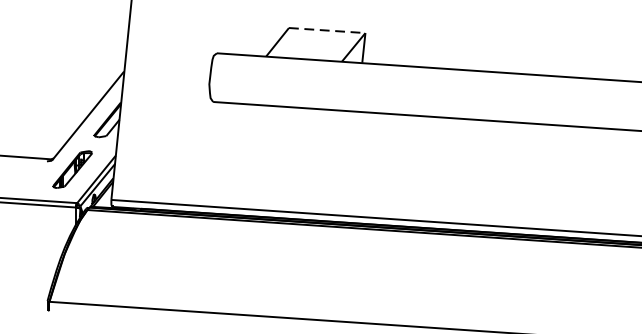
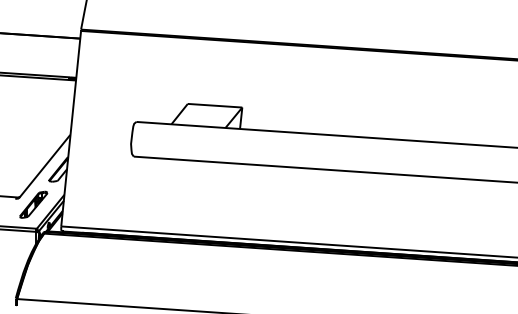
line: (327, 30) -> (215, 105), dashed -> solid

